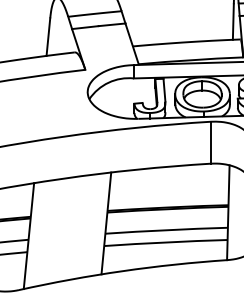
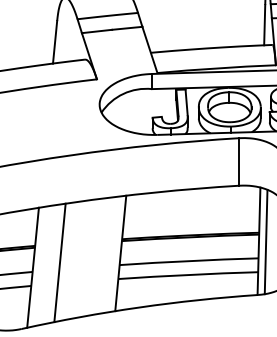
line: (234, 212) -> (265, 241), added
line: (52, 231) -> (59, 262), added

